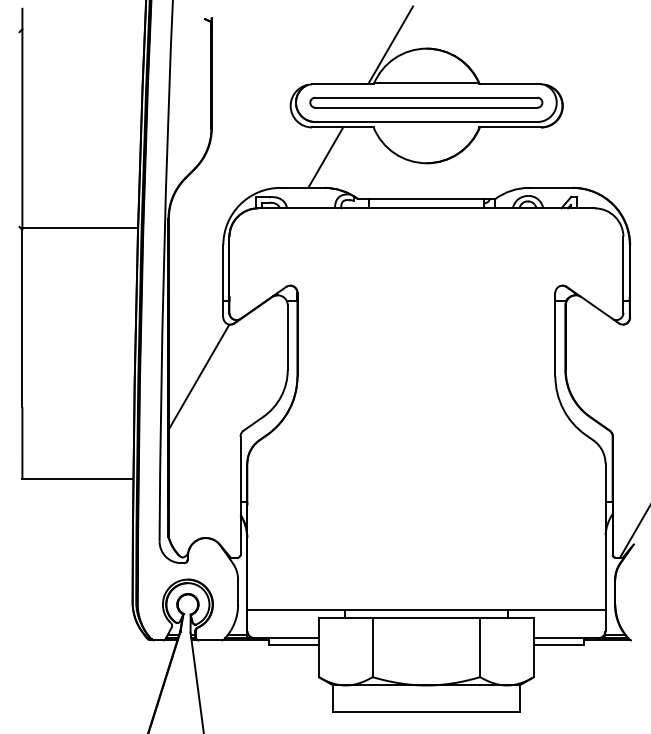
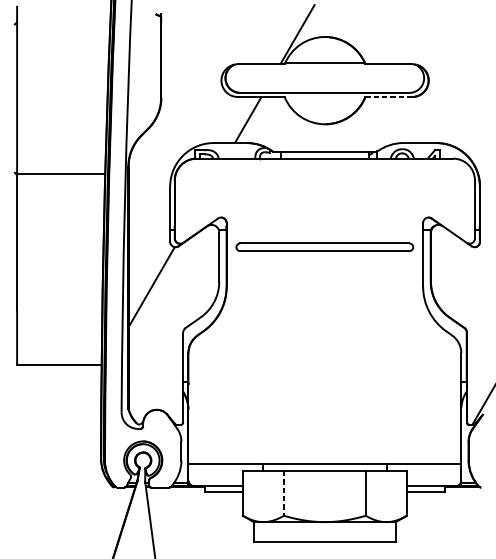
part: (426, 102) -> (324, 247), moved
line: (510, 127) -> (388, 97), solid -> dashed
line: (372, 647) -> (283, 493), solid -> dashed

